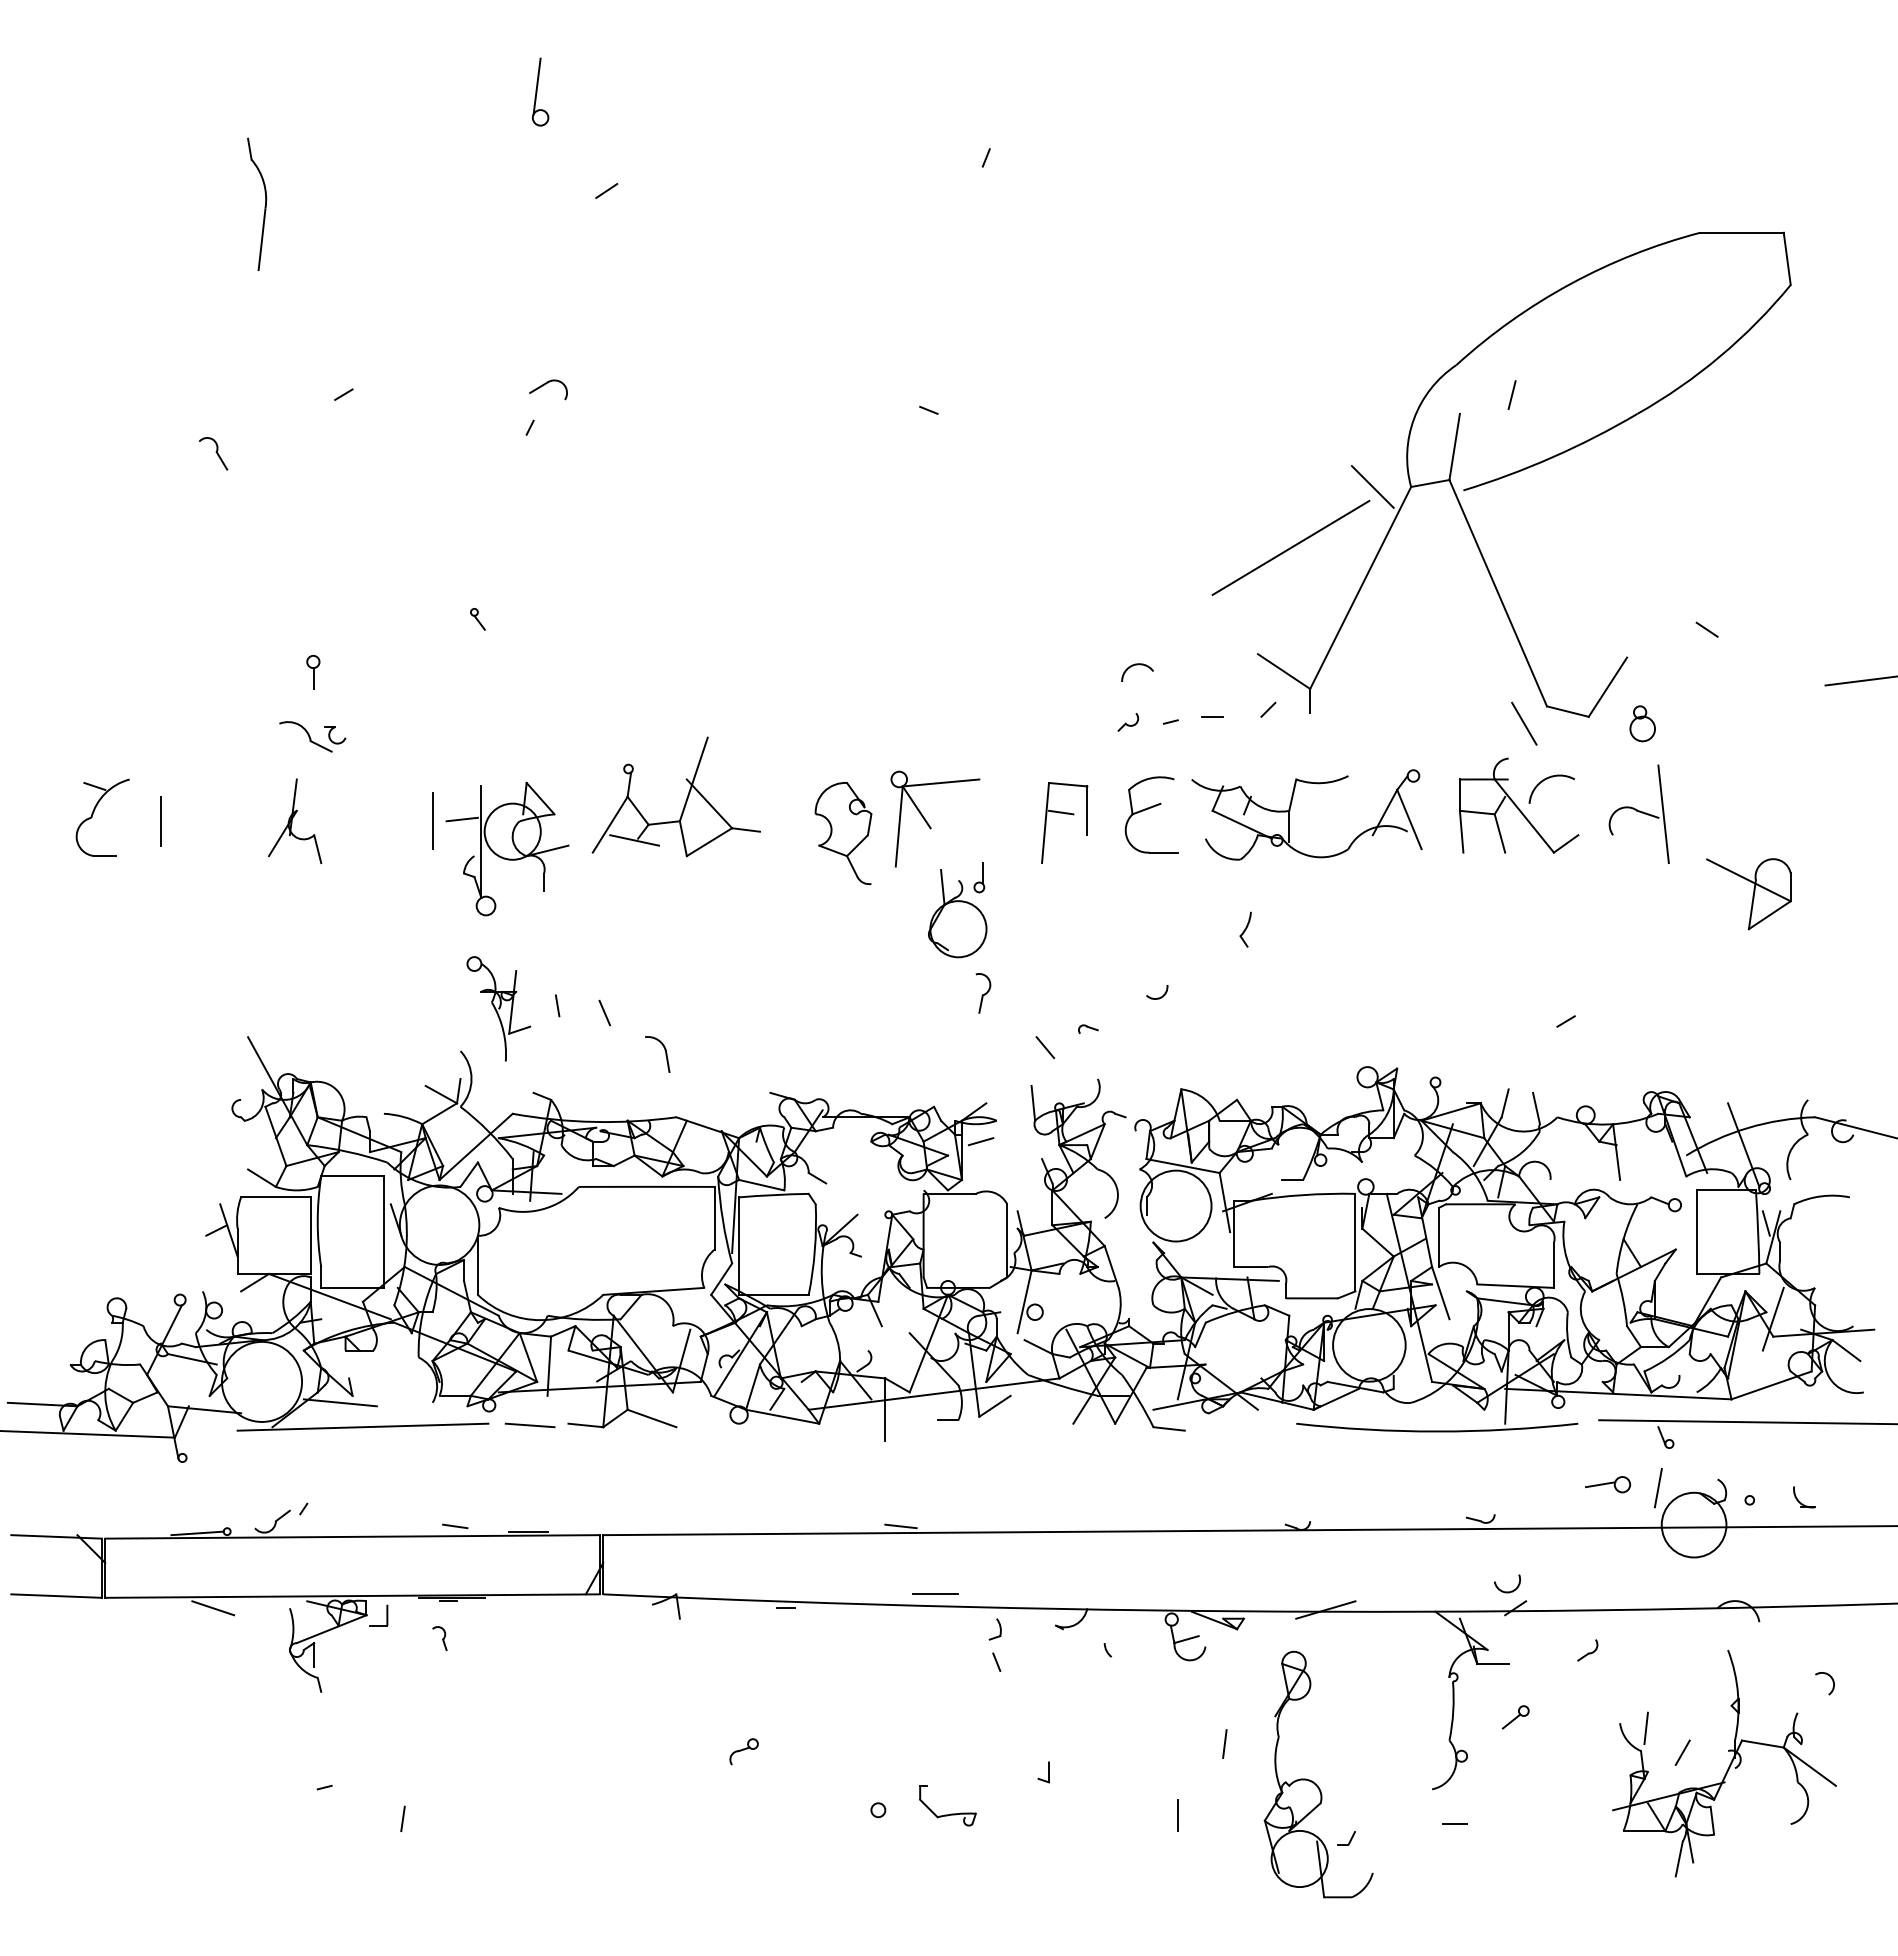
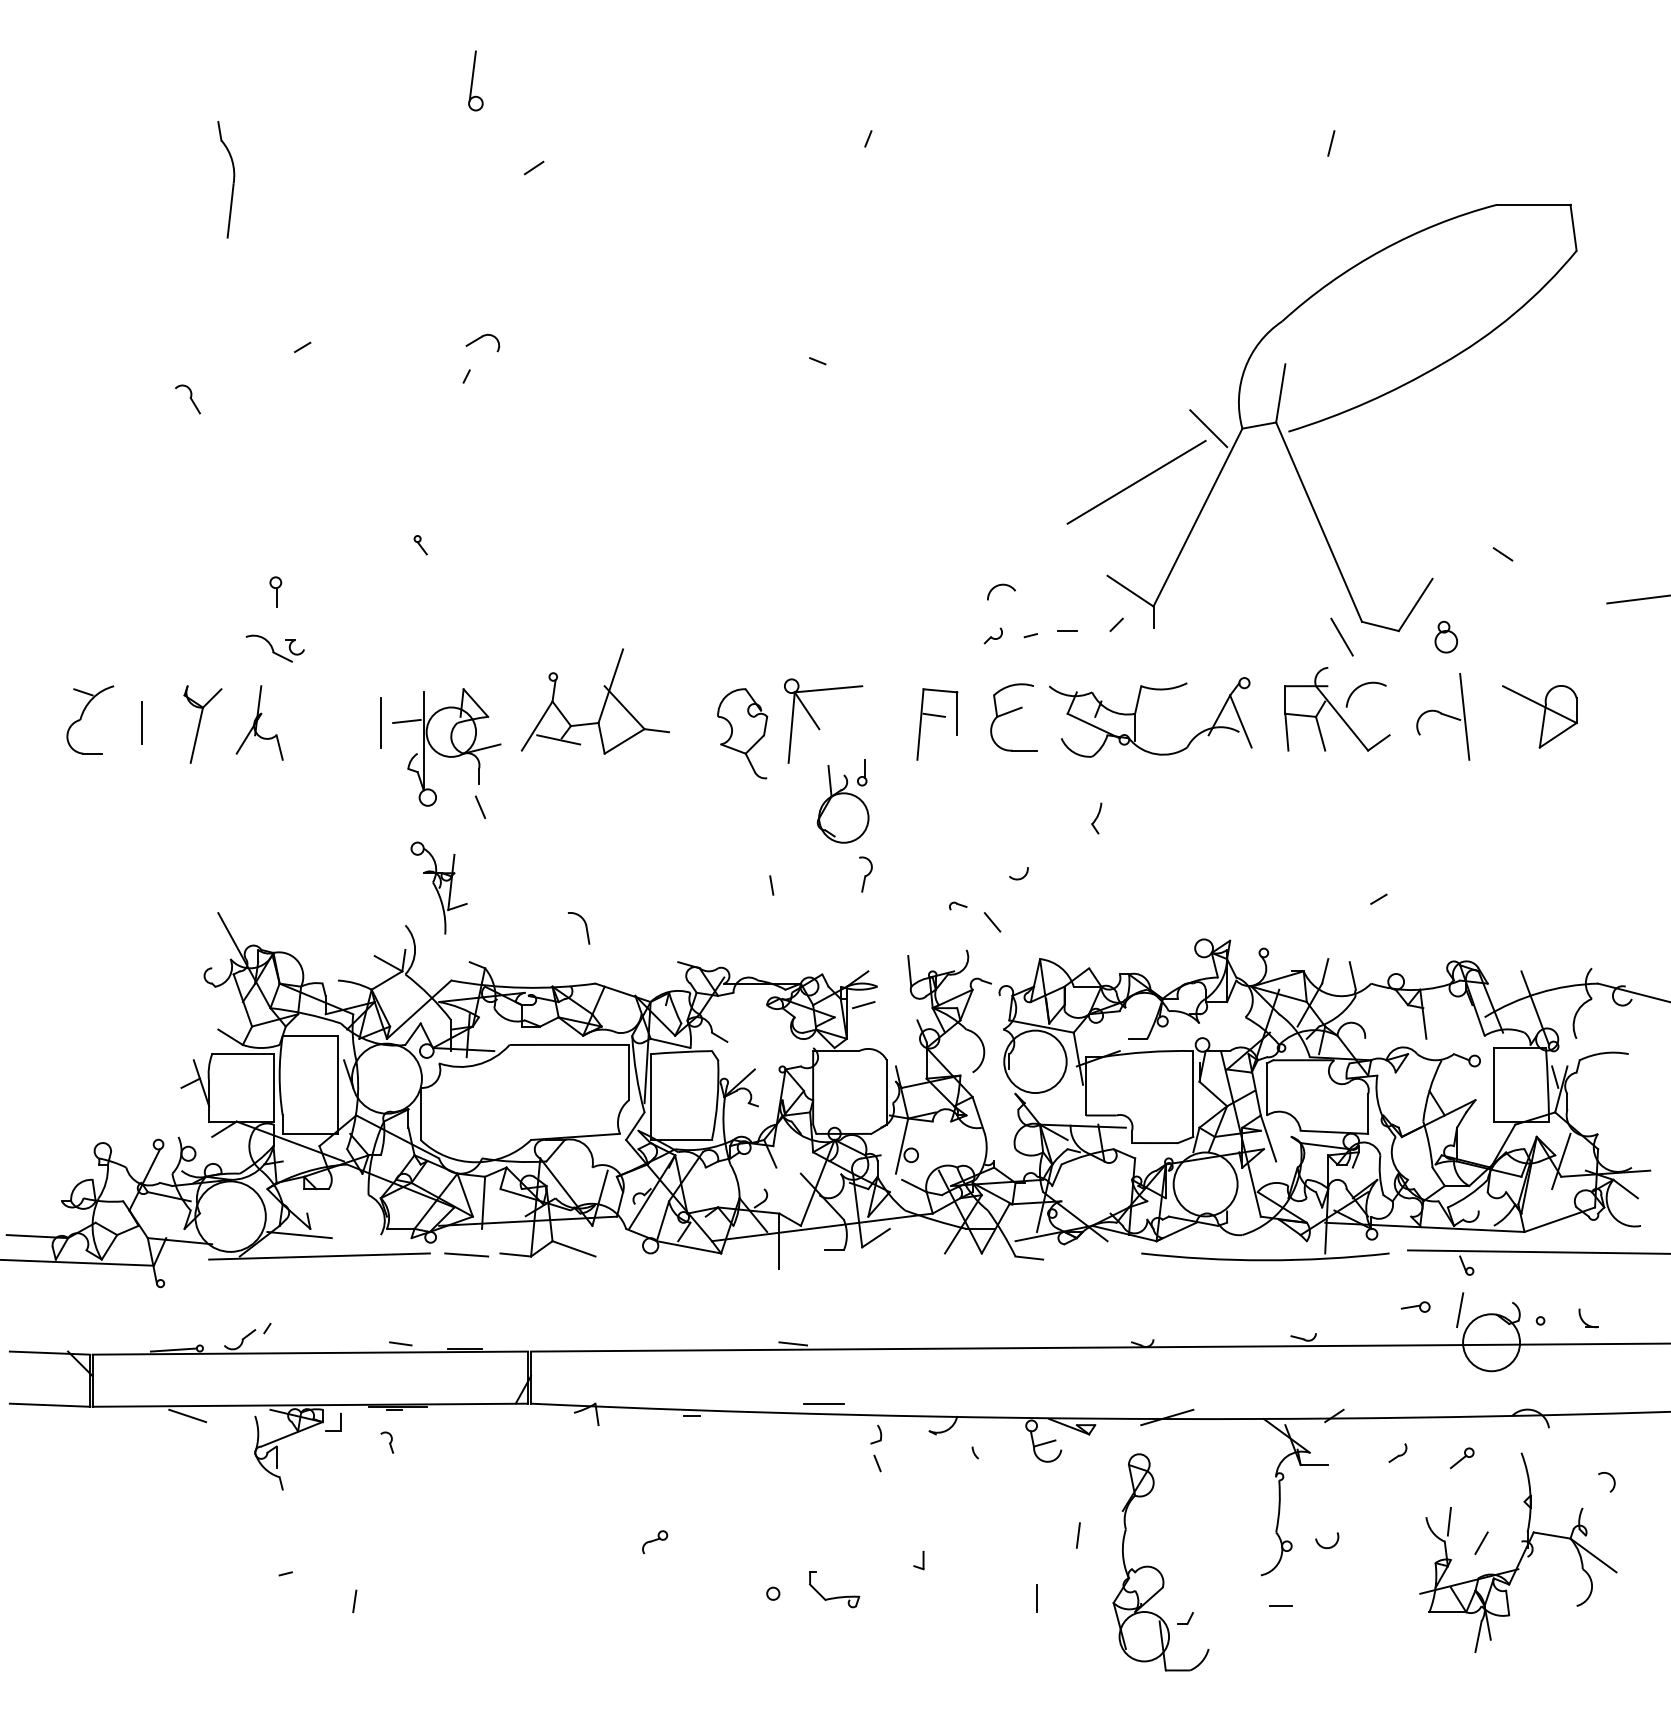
line: (1511, 394) -> (1330, 142), moved
part: (230, 822) -> (202, 724), added
part: (1748, 894) -> (1539, 717), moved
line: (557, 1005) -> (771, 885), moved
line: (604, 1012) -> (480, 806), moved
line: (1045, 1047) -> (992, 922), moved
part: (1607, 1484) -> (1415, 1306), size x0.71
arc: (1507, 1591) -> (1327, 1547), moved
part: (1515, 1717) -> (1461, 1458), moved

